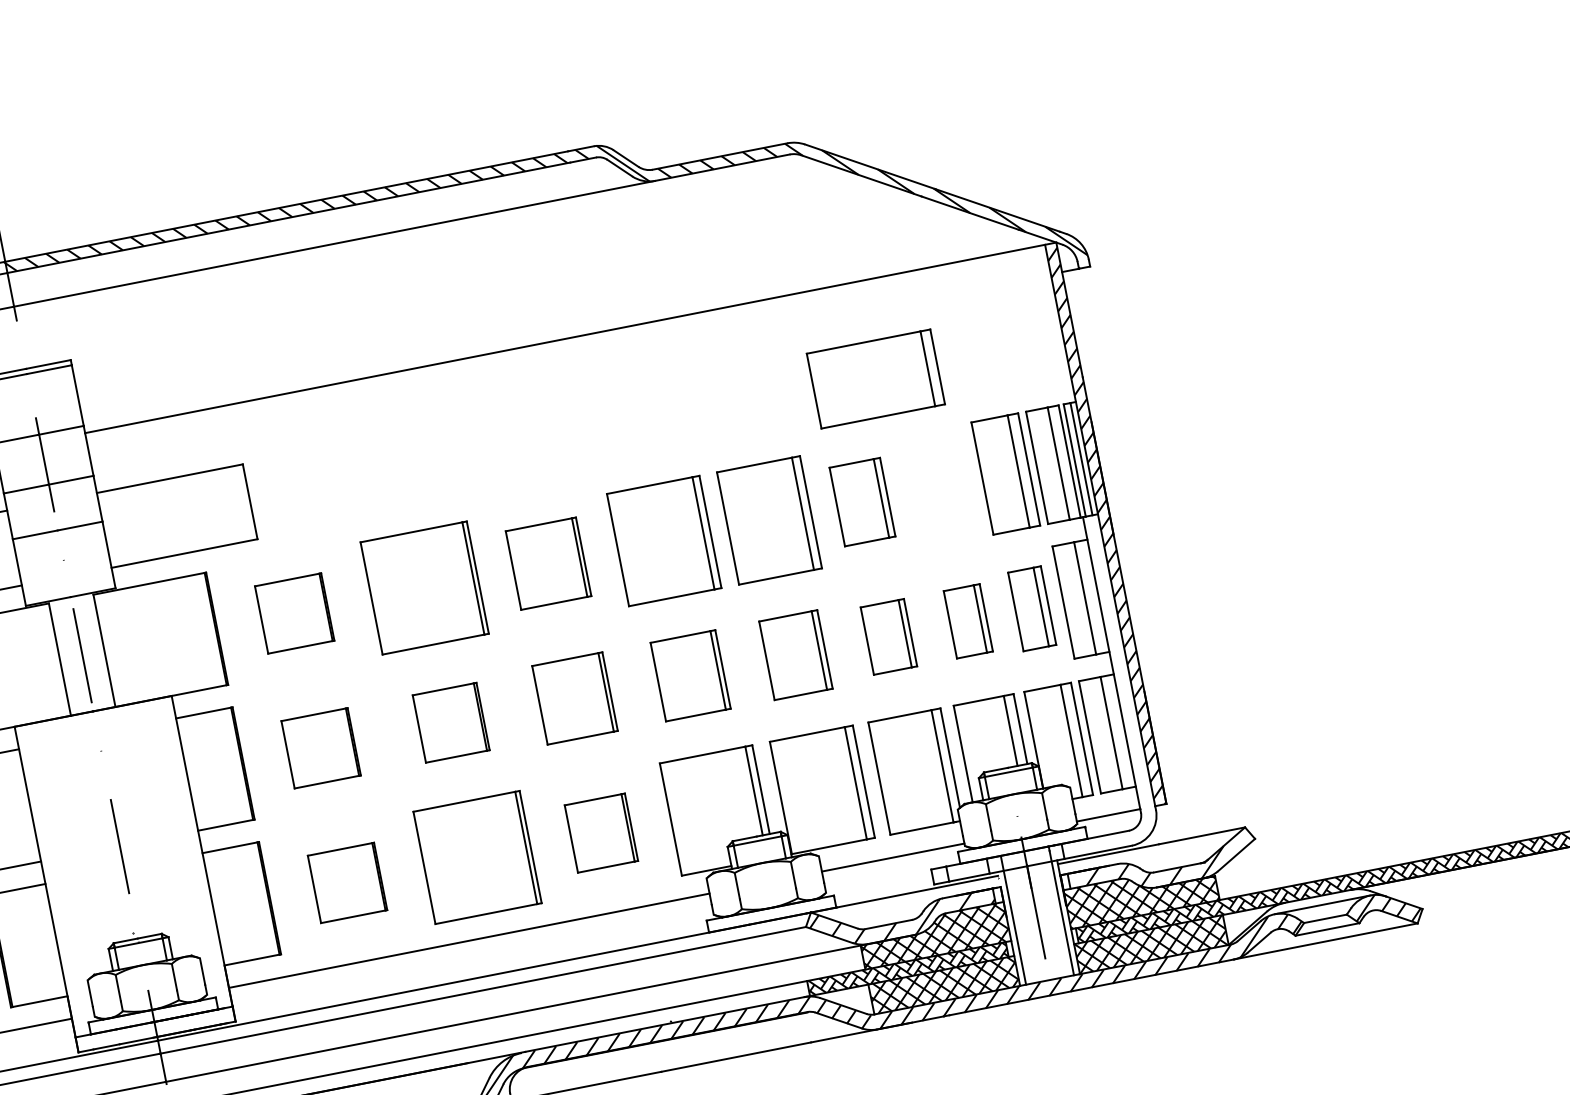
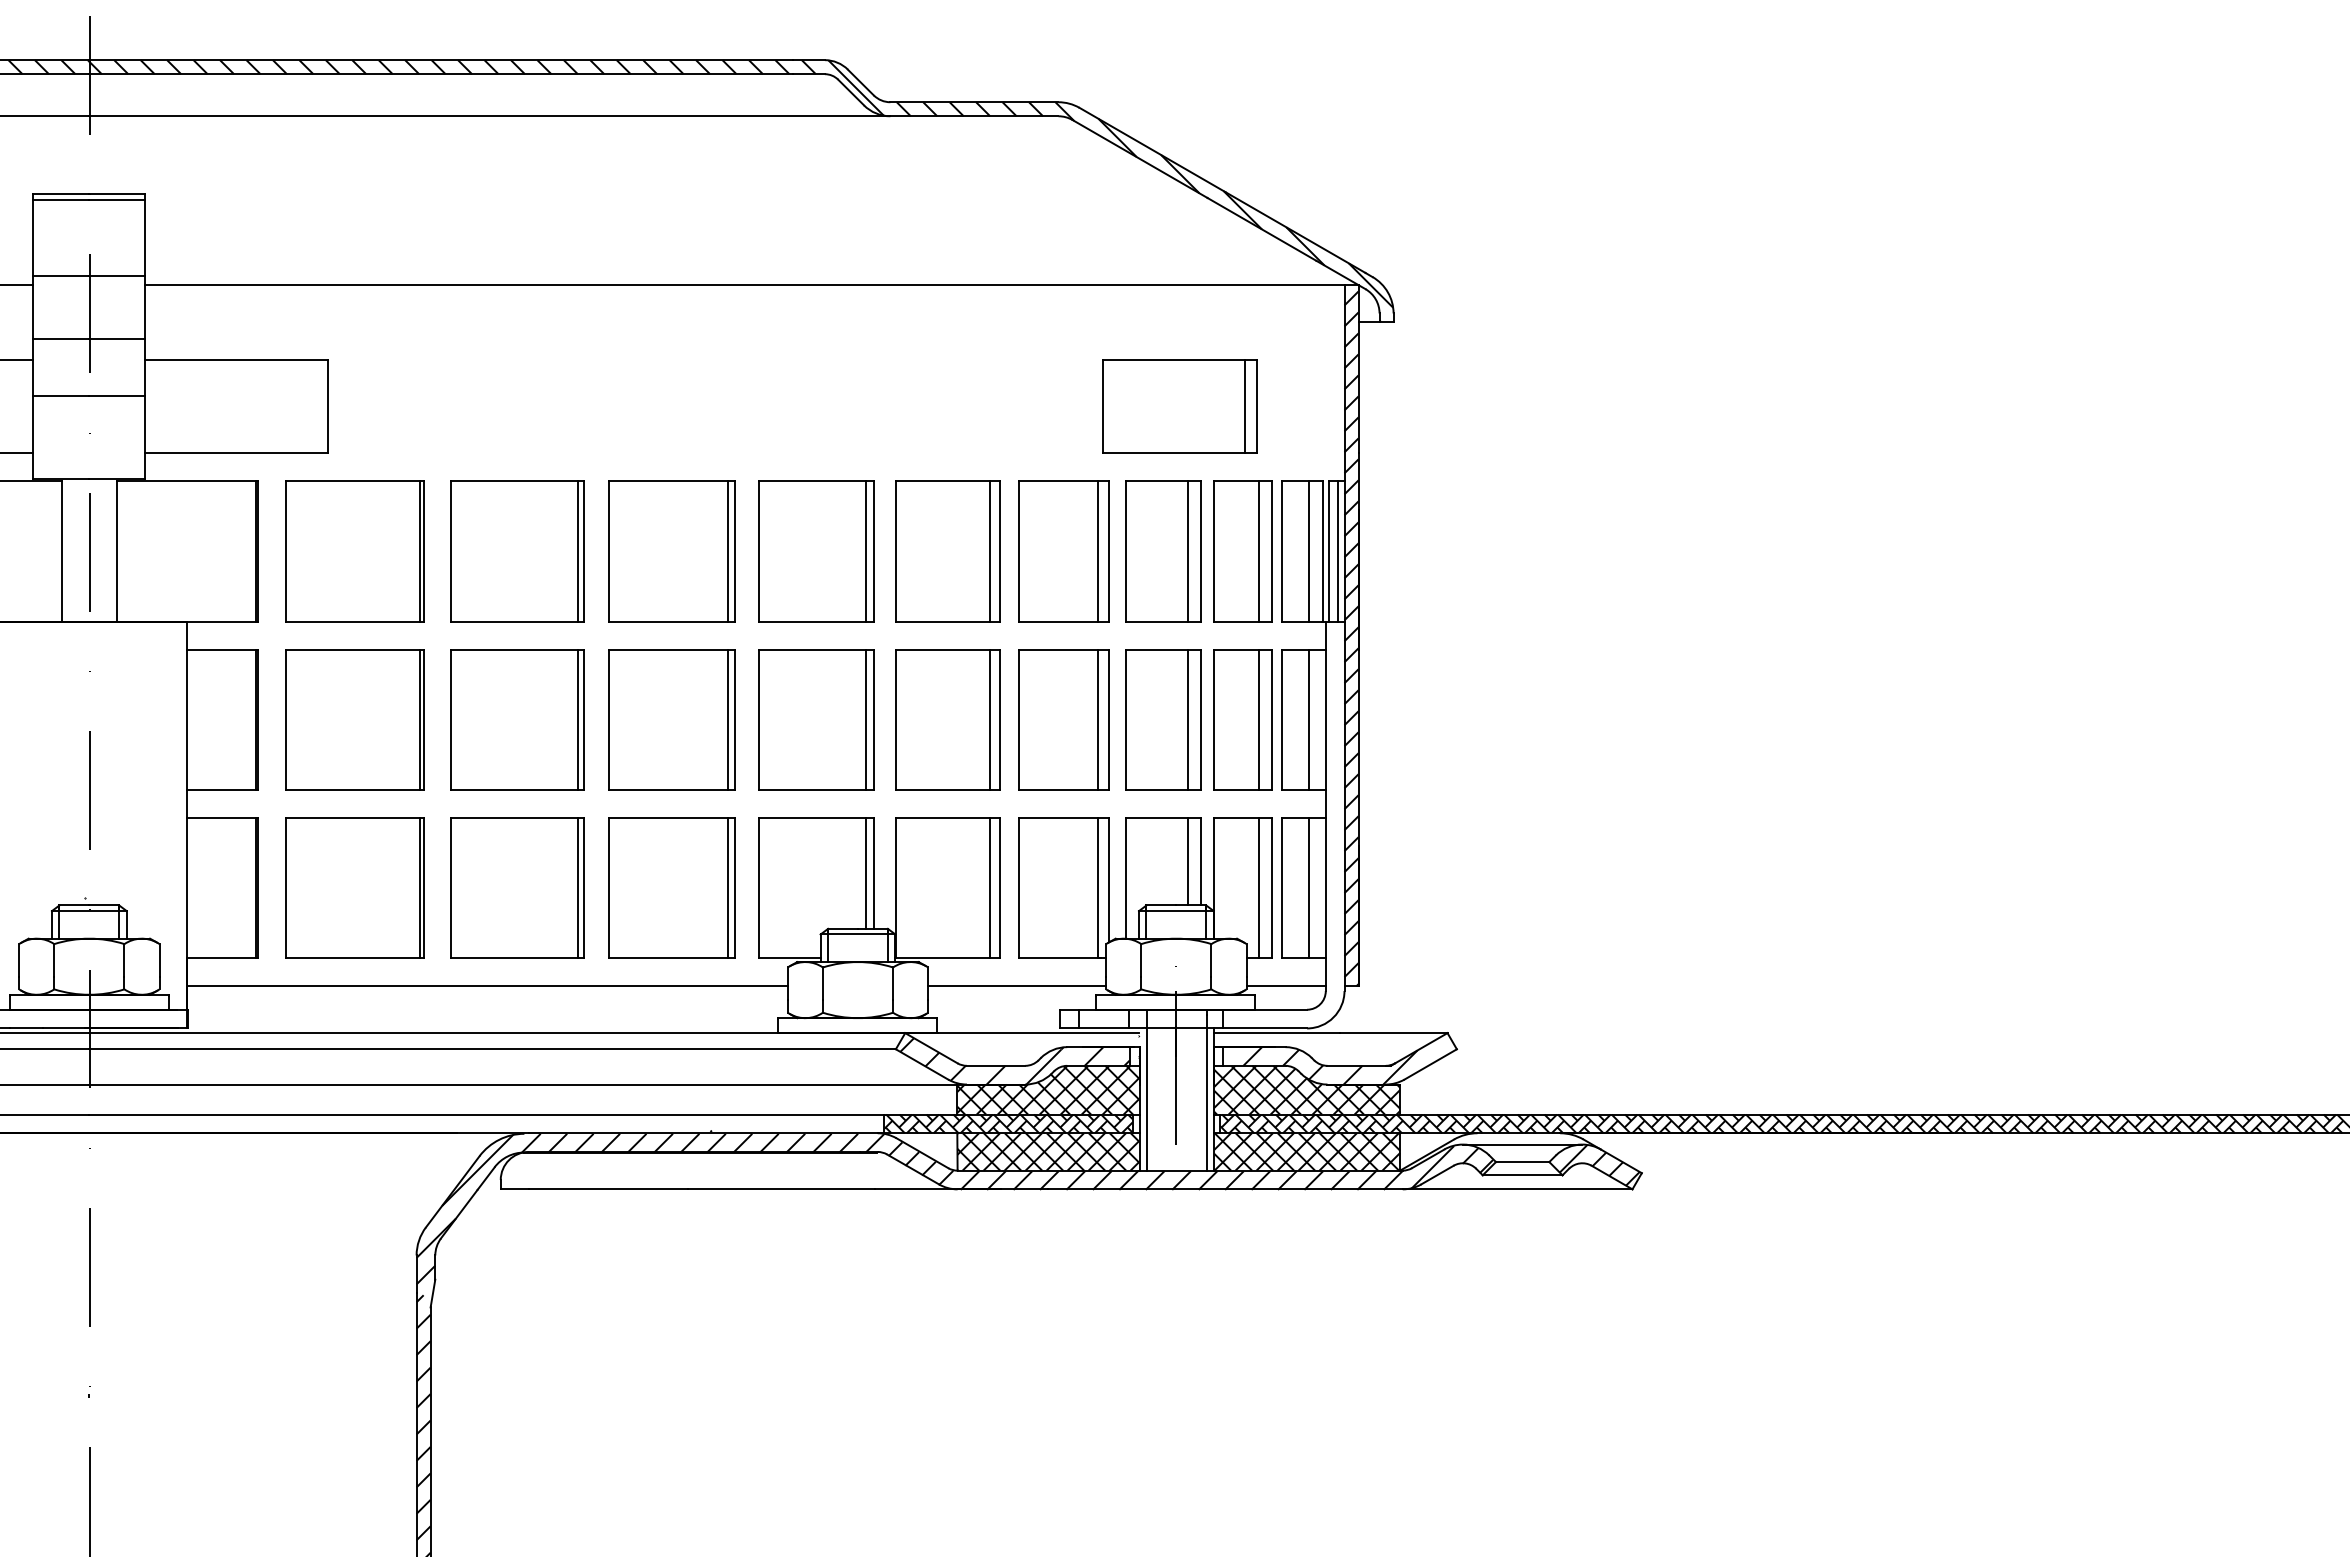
part: (875, 379) -> (1179, 406), moved
part: (942, 486) -> (1163, 551), added
part: (861, 502) -> (1063, 551), size x1.43
part: (548, 563) -> (671, 551), size x1.43
part: (1031, 608) -> (1242, 719), size x1.43
part: (294, 613) -> (354, 551), size x1.67
part: (968, 620) -> (1163, 719), size x1.67
part: (888, 636) -> (1063, 719), size x1.67
part: (795, 654) -> (947, 719), size x1.43
part: (690, 675) -> (816, 719), size x1.43
part: (574, 698) -> (671, 719), size x1.43
part: (451, 722) -> (517, 719), size x1.67
part: (320, 748) -> (354, 719), size x1.67
part: (600, 832) -> (671, 887), size x1.67
part: (347, 882) -> (354, 887), size x1.67

